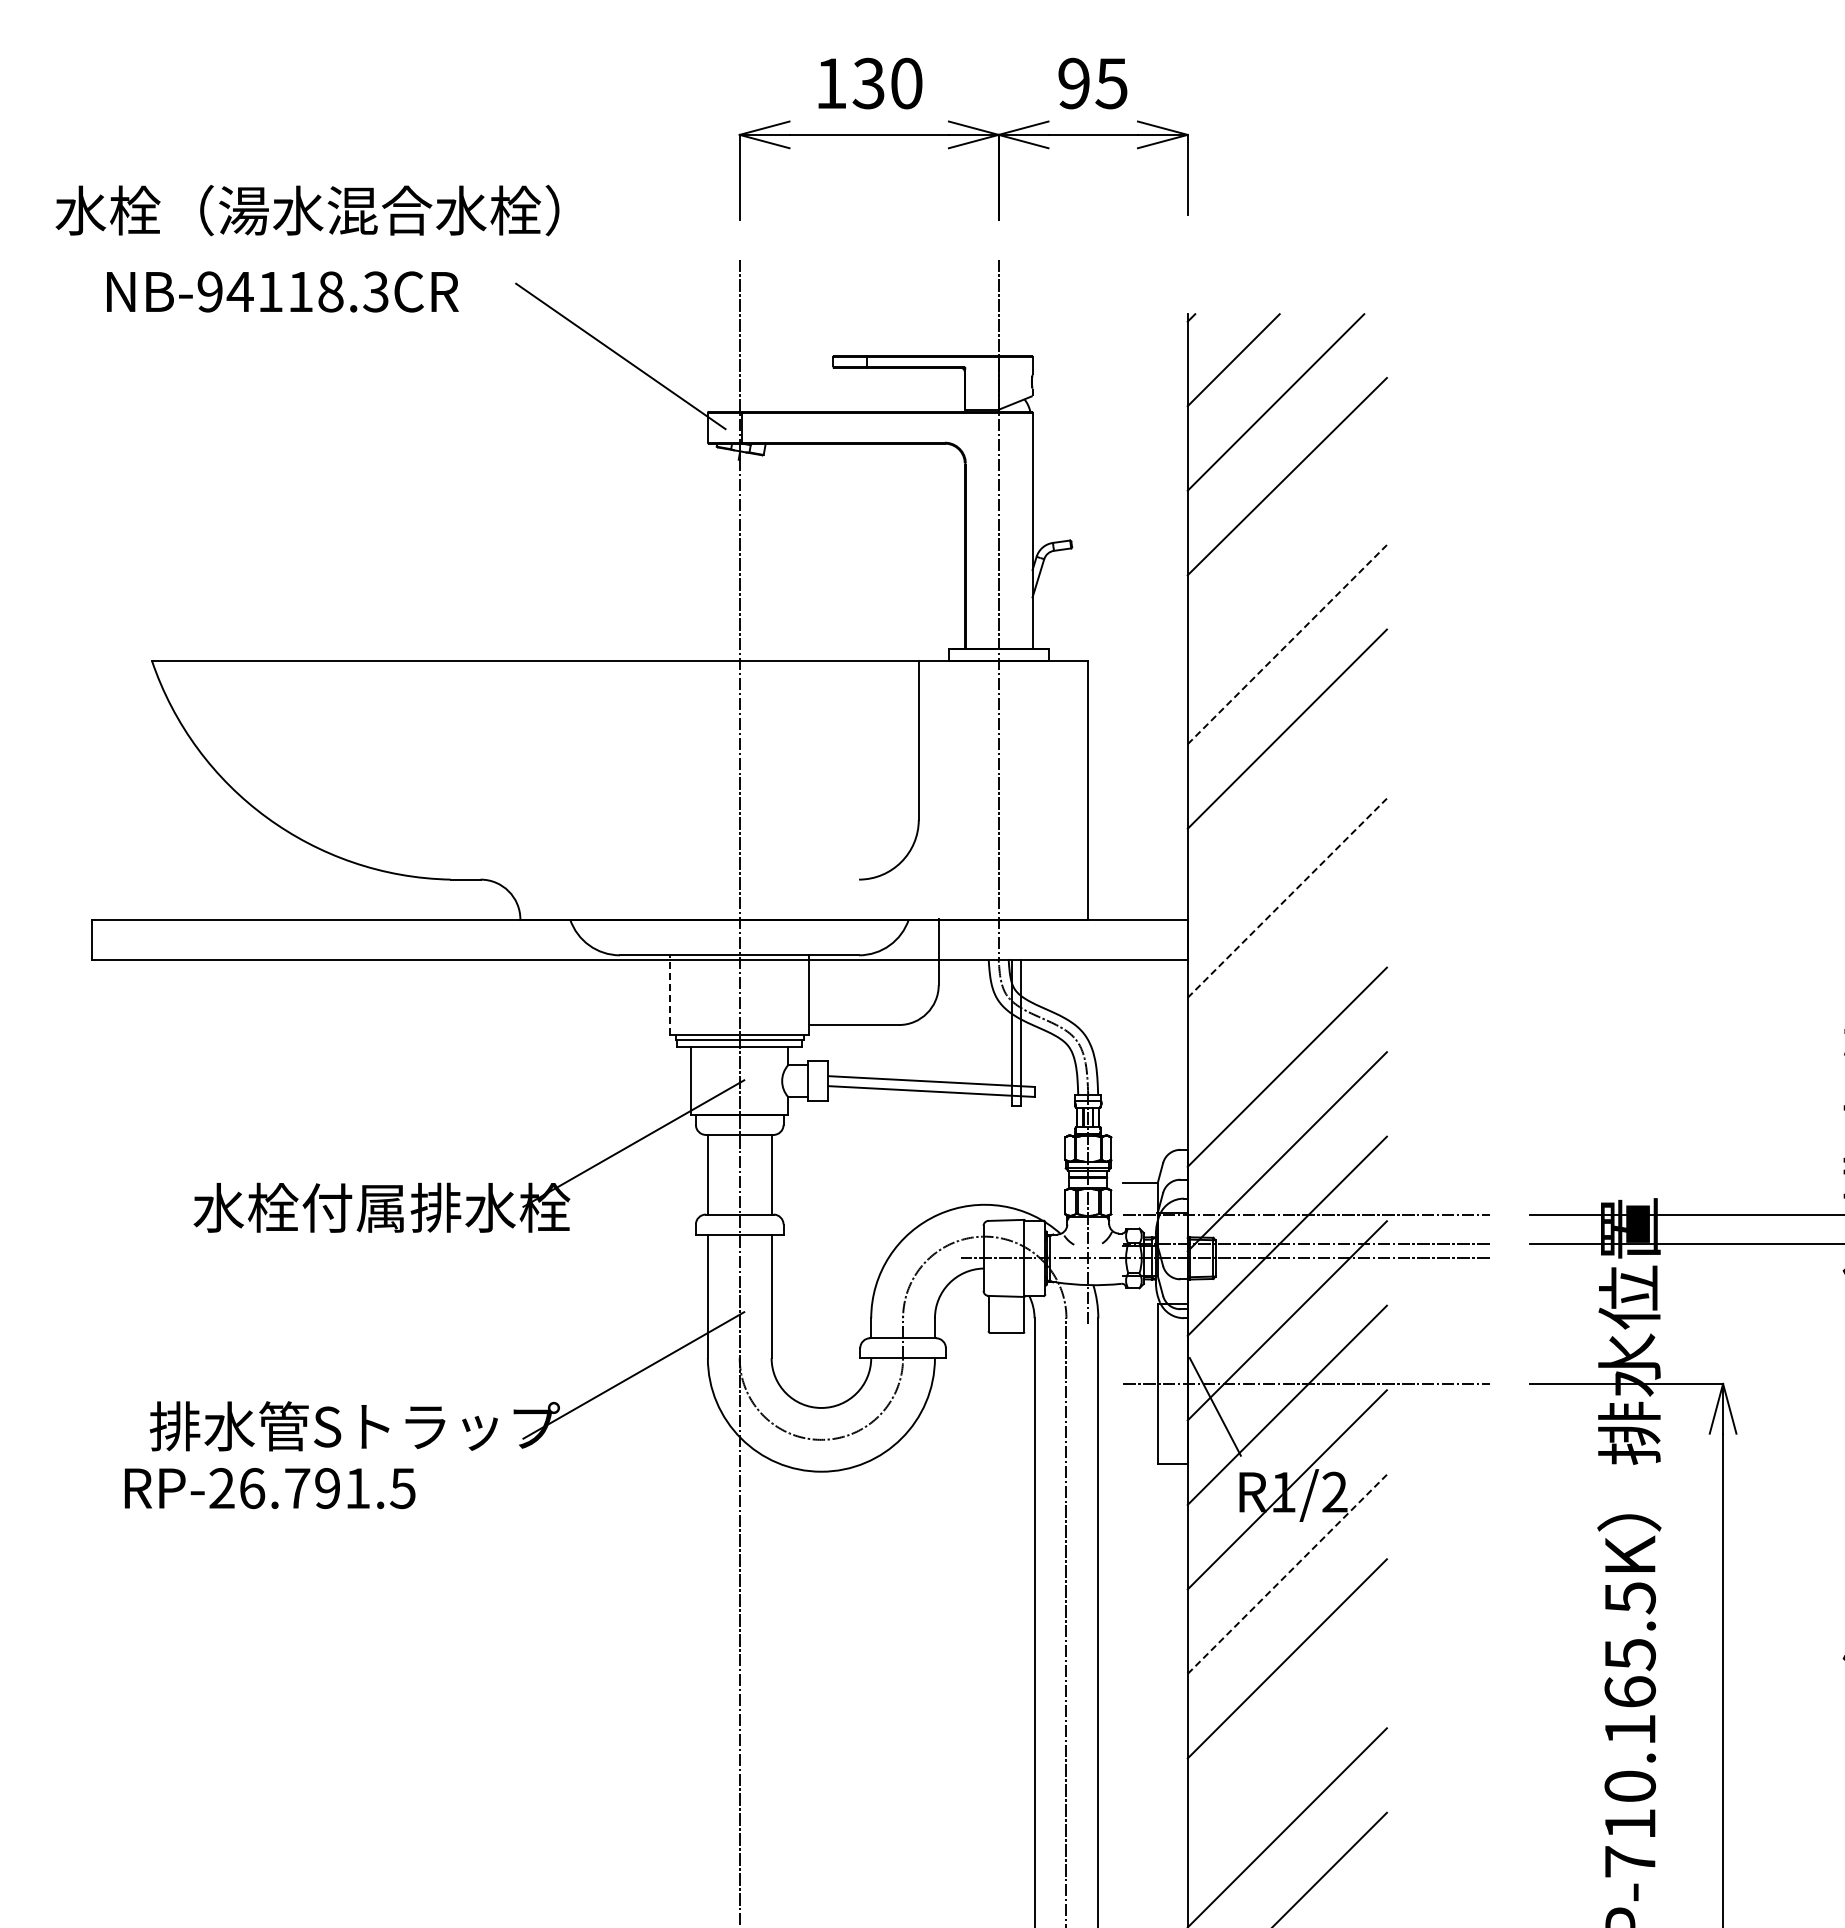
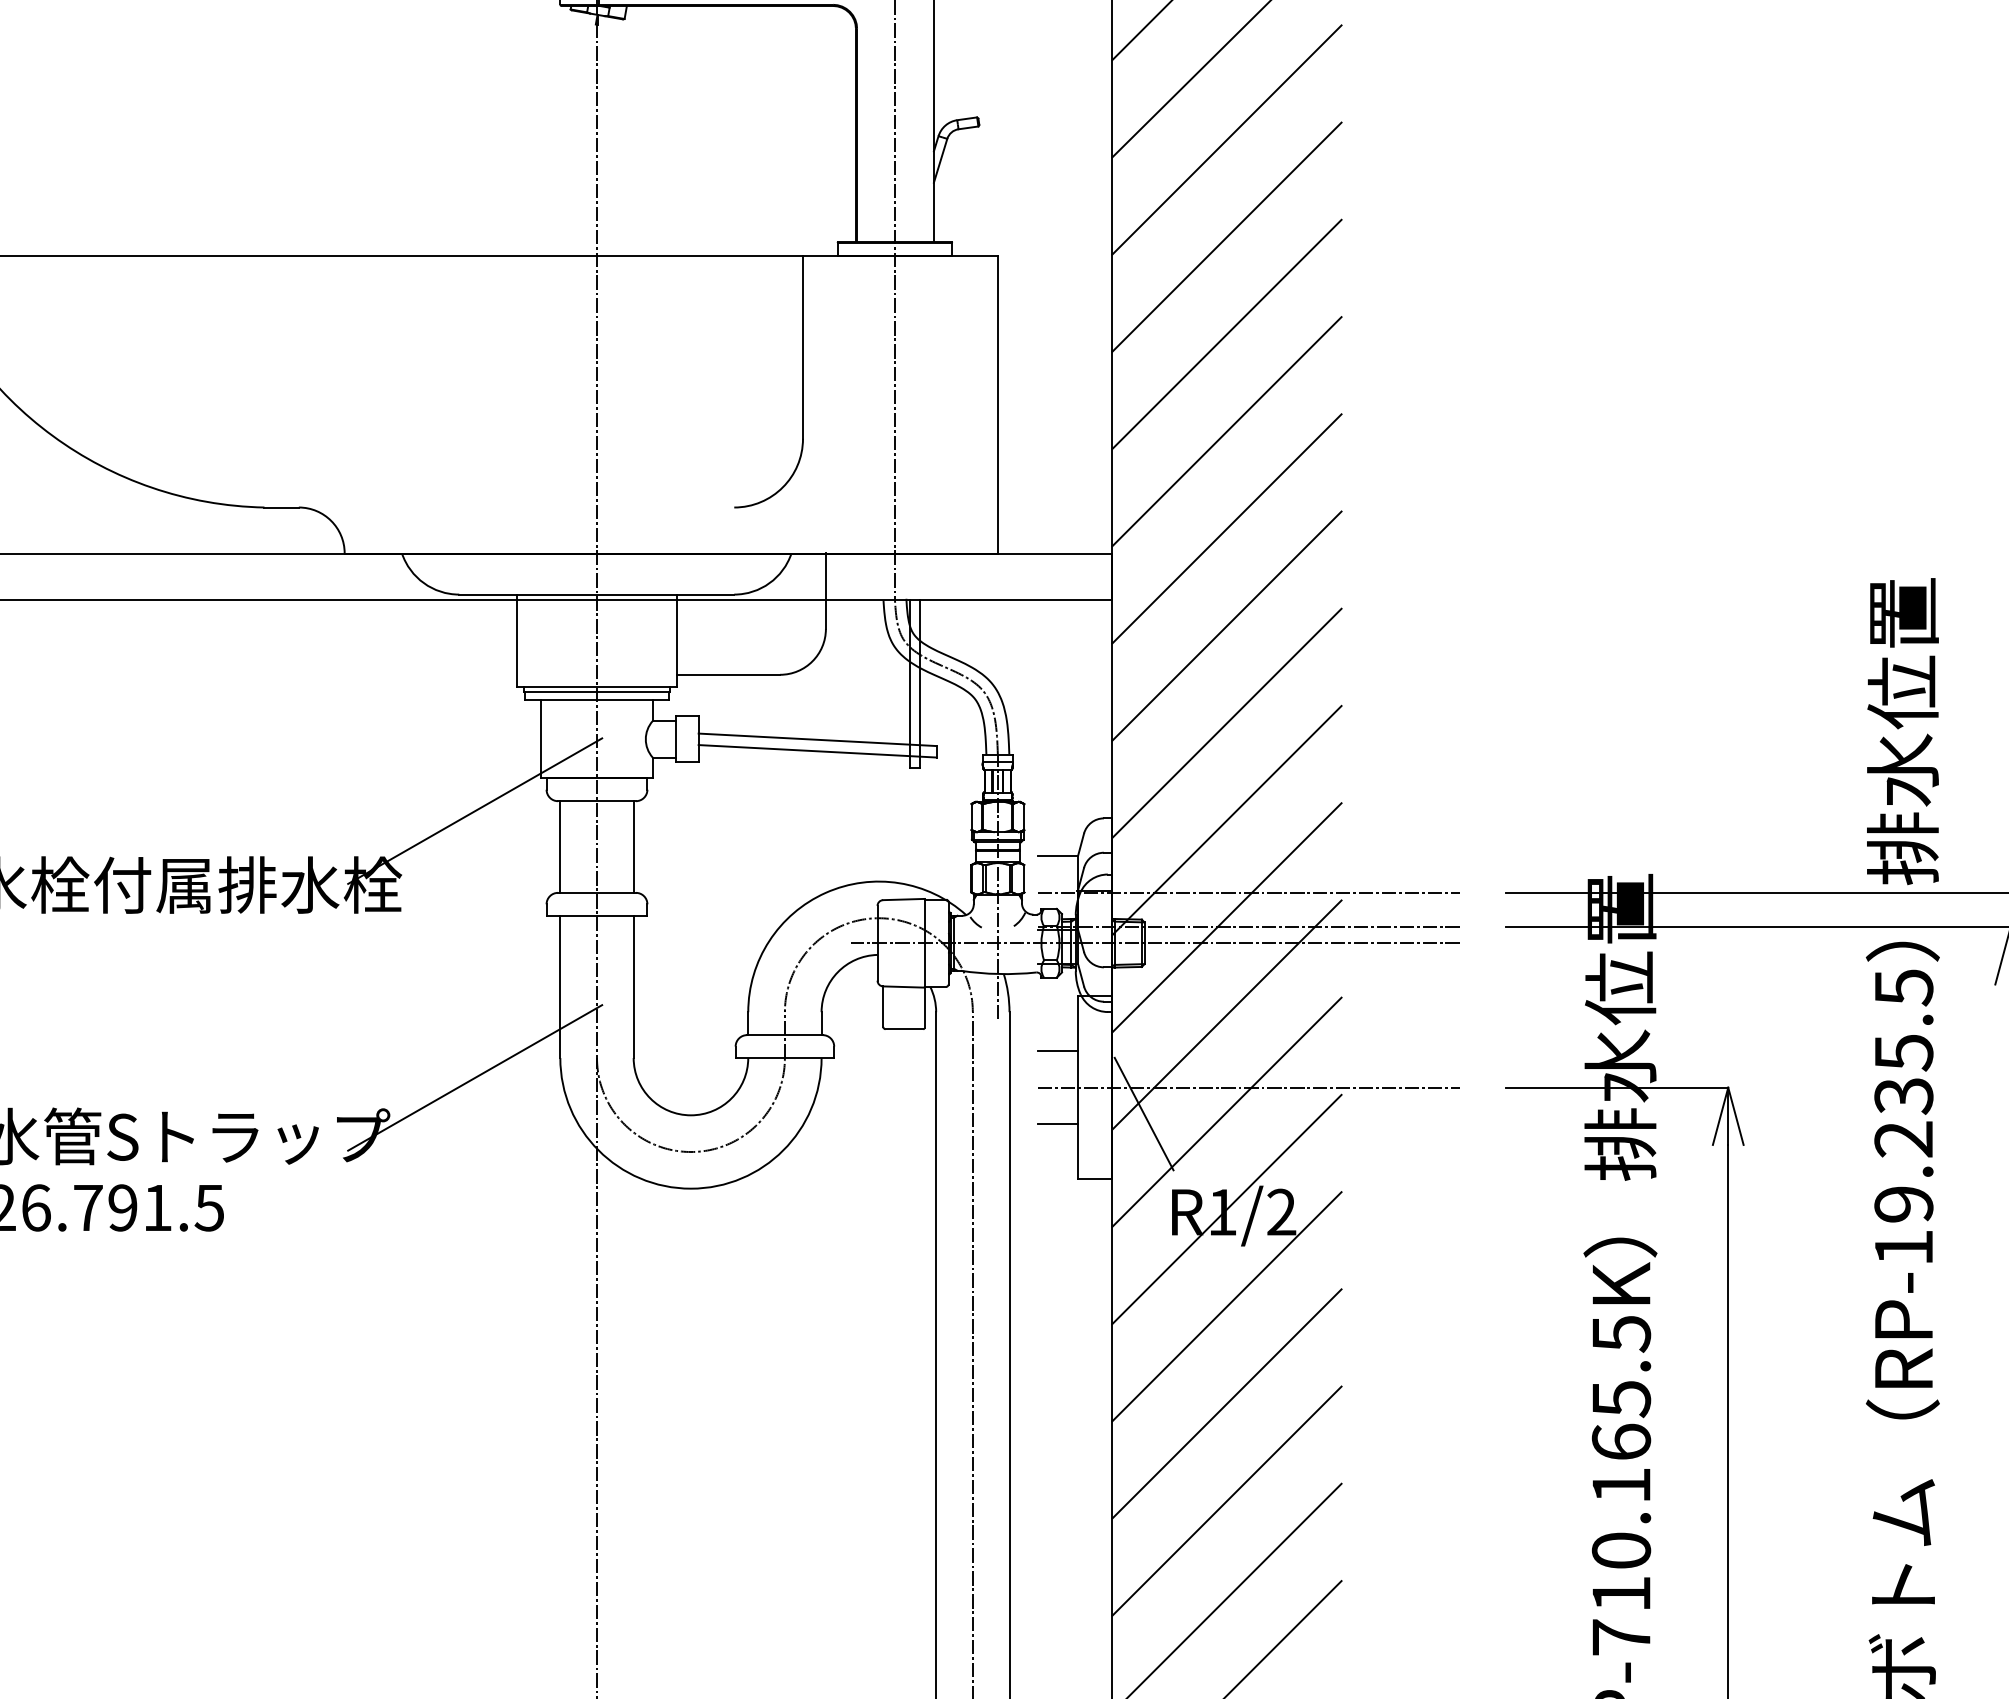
line: (1286, 559) -> (1225, 139), added
line: (1287, 644) -> (1227, 237), dashed -> solid
line: (1286, 813) -> (1225, 431), added
line: (1287, 898) -> (1227, 529), dashed -> solid
line: (1286, 982) -> (1225, 625), added
line: (669, 995) -> (516, 640), dashed -> solid
line: (1140, 1352) -> (1058, 1051), added
line: (1140, 1415) -> (1058, 1123), added
line: (1287, 1574) -> (1227, 1306), dashed -> solid
line: (1286, 1742) -> (1225, 1500), added

